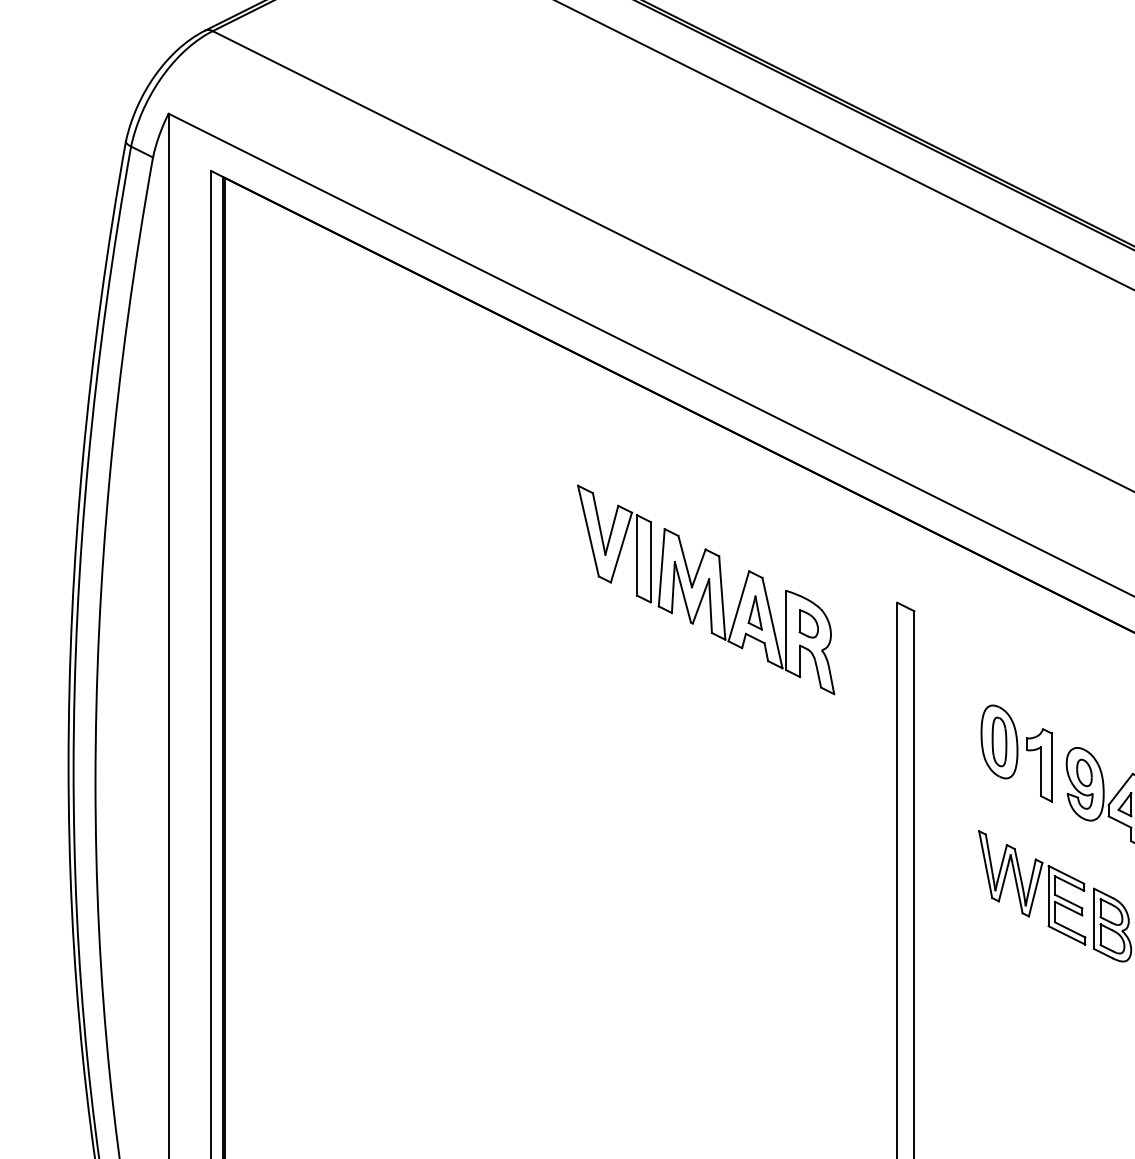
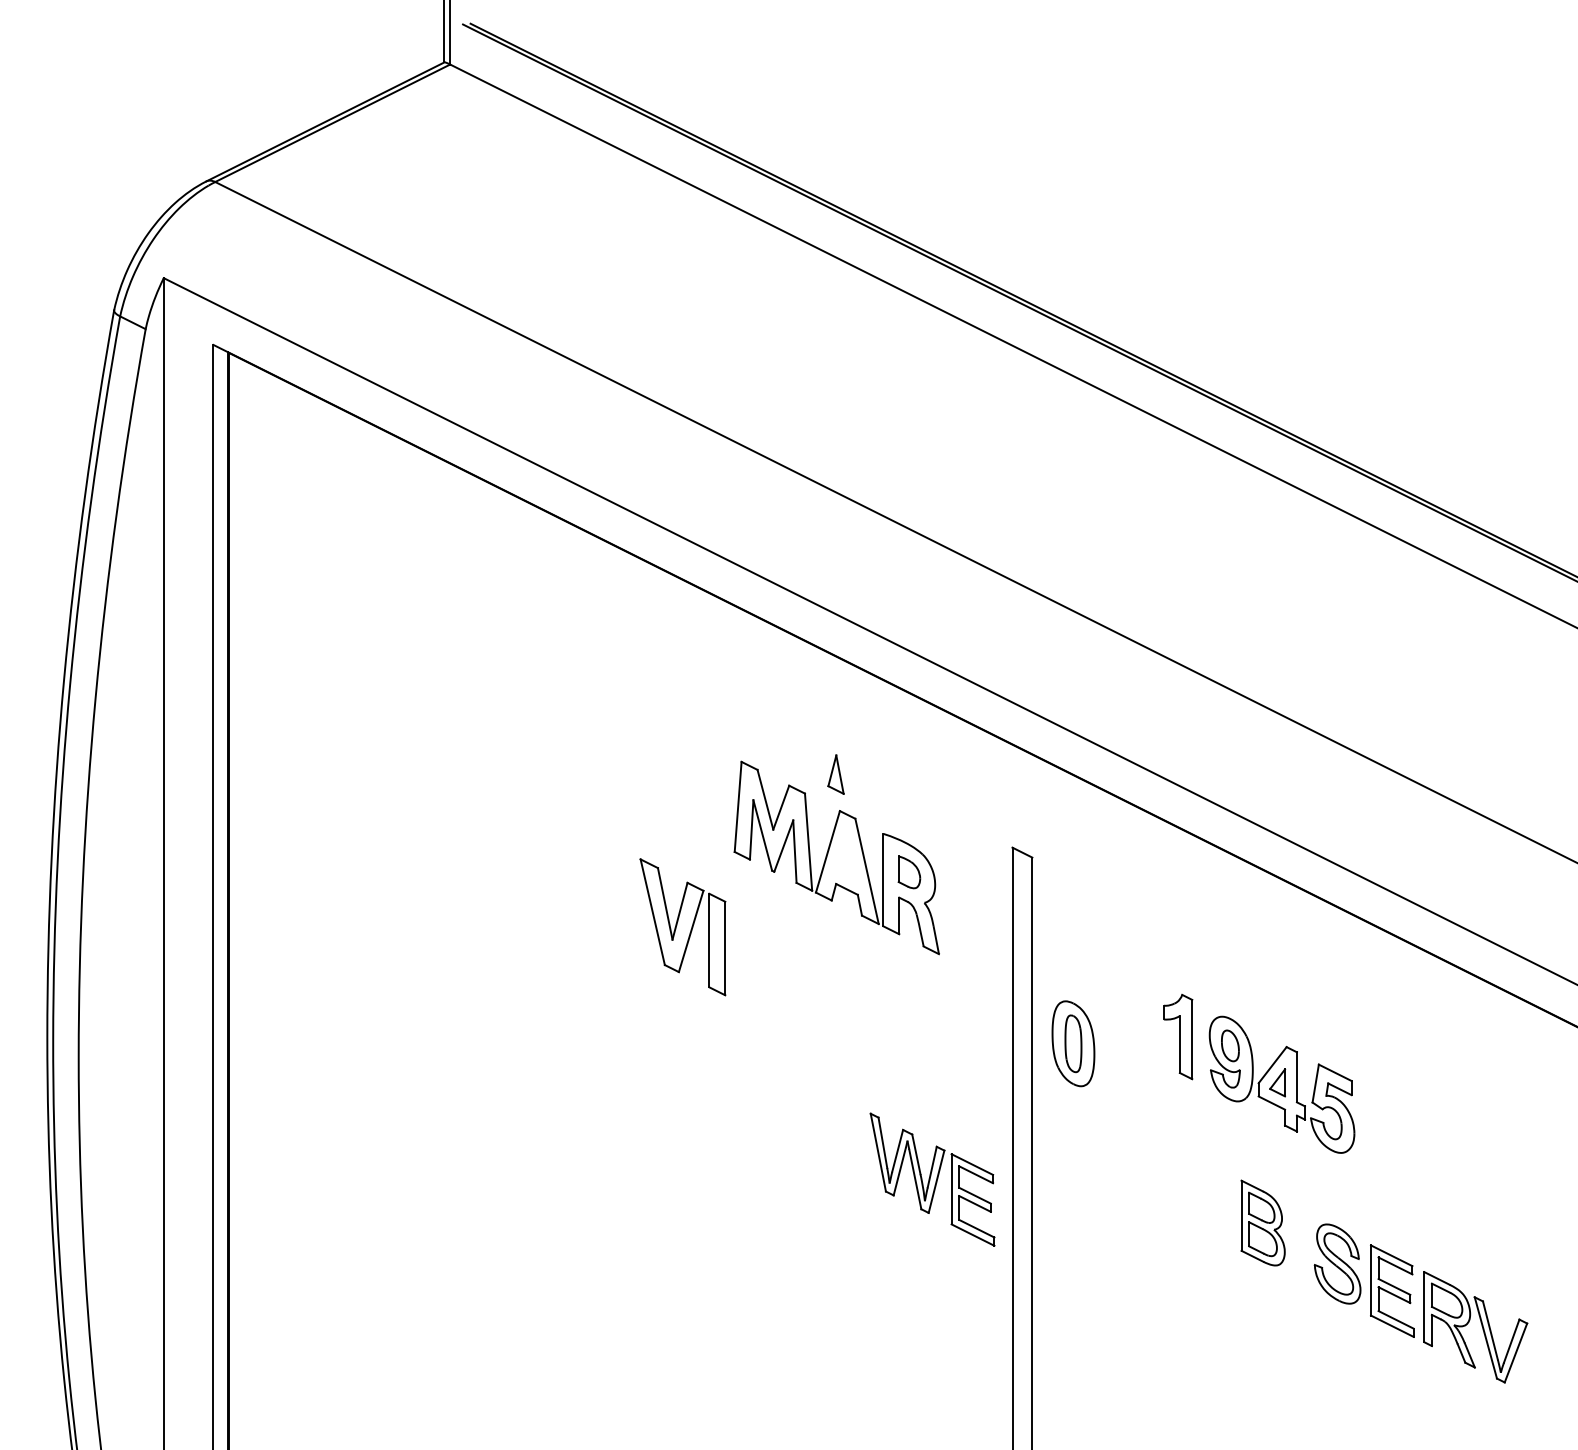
part: (613, 544) -> (682, 927), moved
part: (754, 612) -> (835, 774), moved
part: (999, 741) -> (1073, 1043), moved
part: (1032, 887) -> (932, 1179), moved

